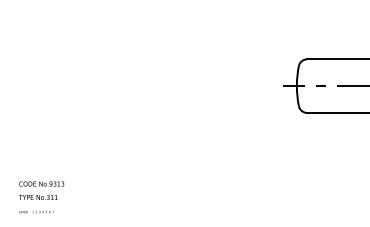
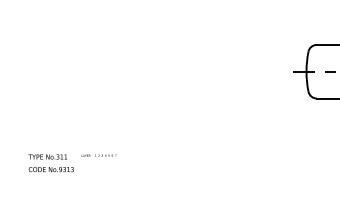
text: (38, 196) -> (48, 156), moved
text: (36, 212) -> (99, 156), moved

